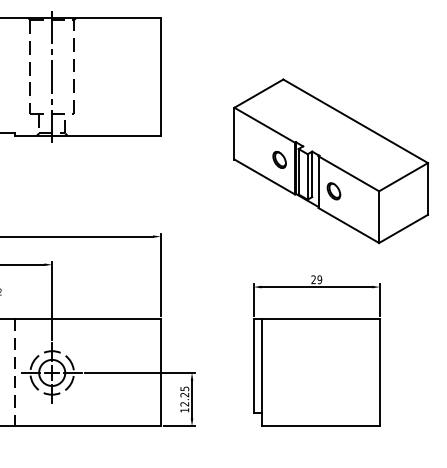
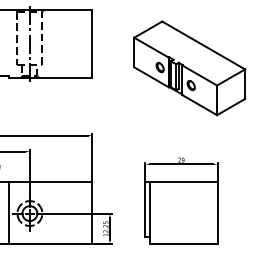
part: (330, 161) -> (189, 68), moved
line: (14, 372) -> (8, 213), dashed -> solid

